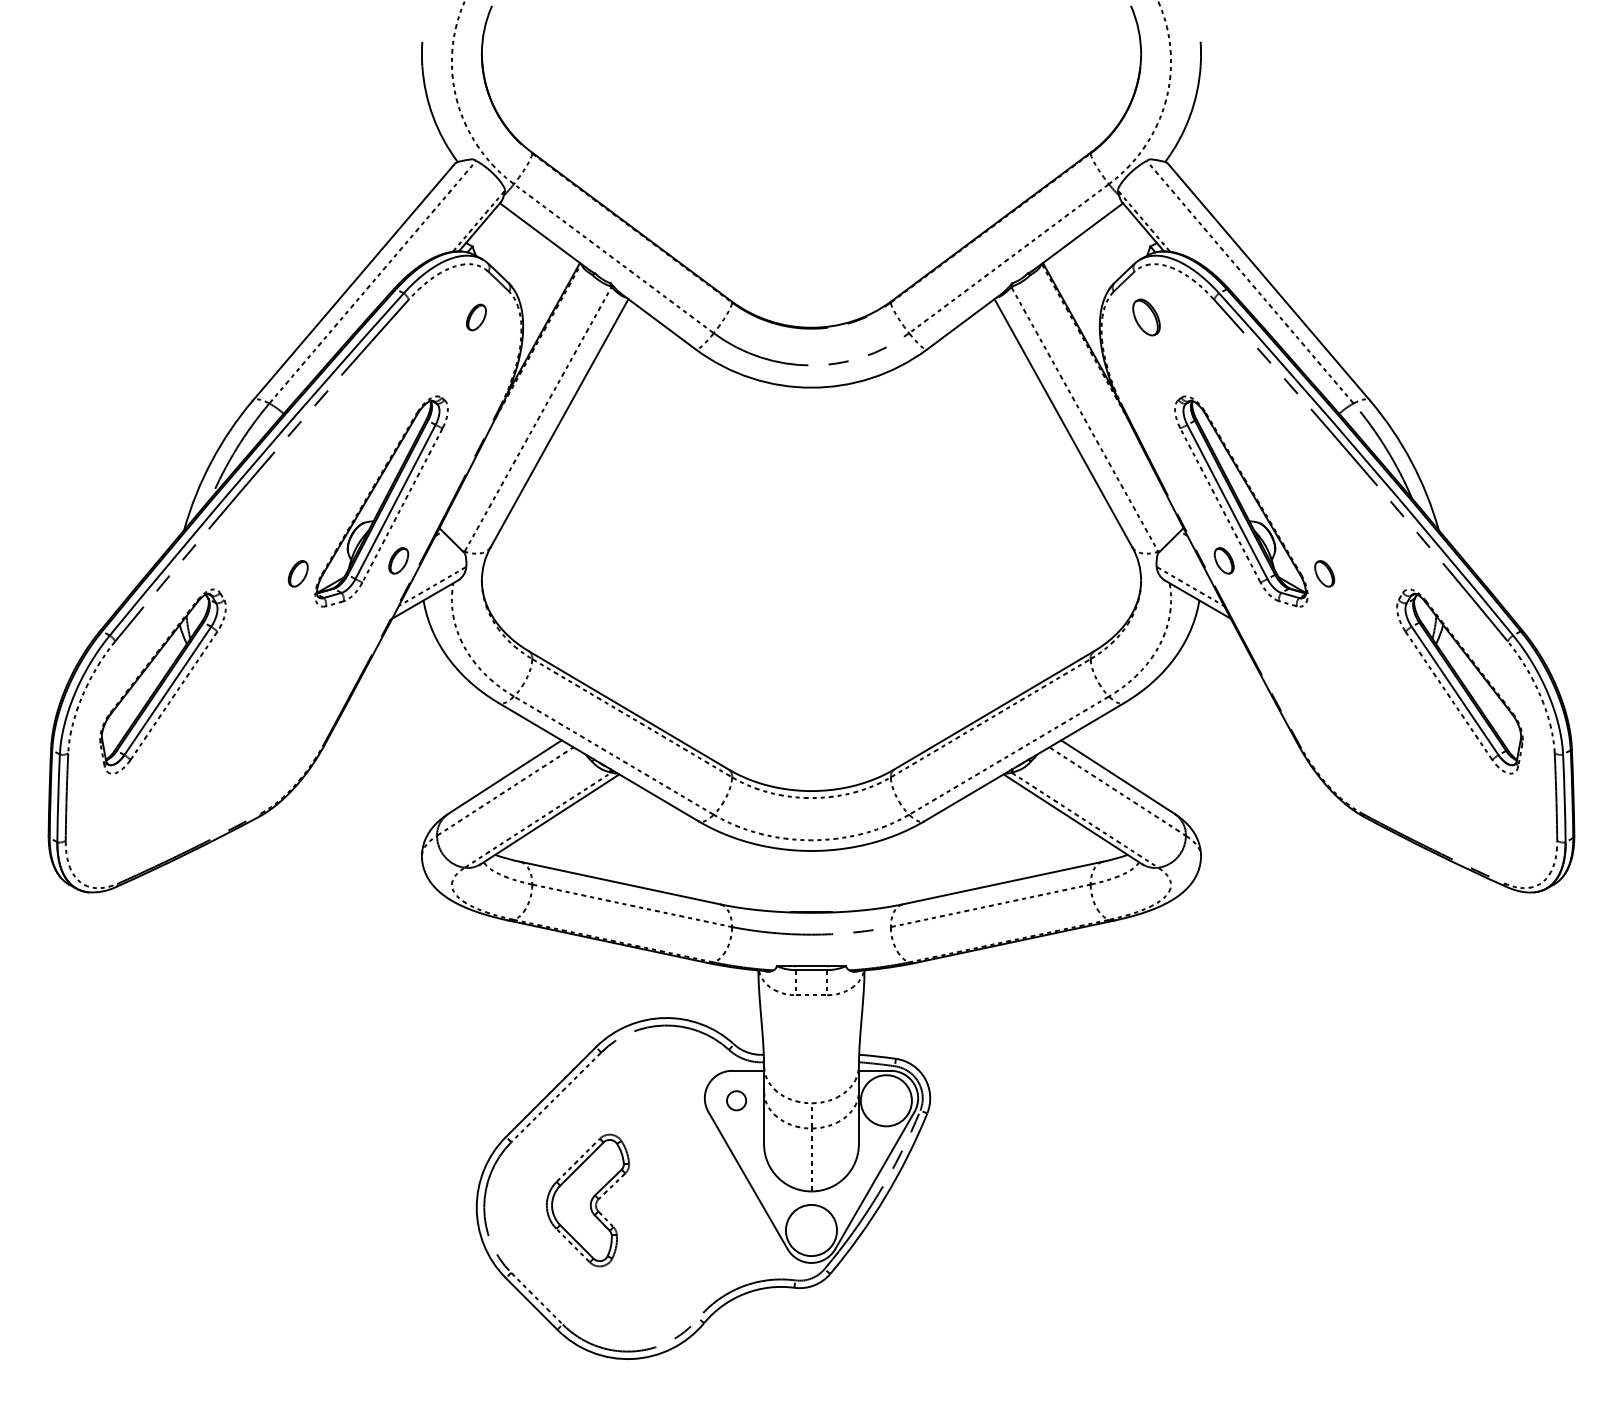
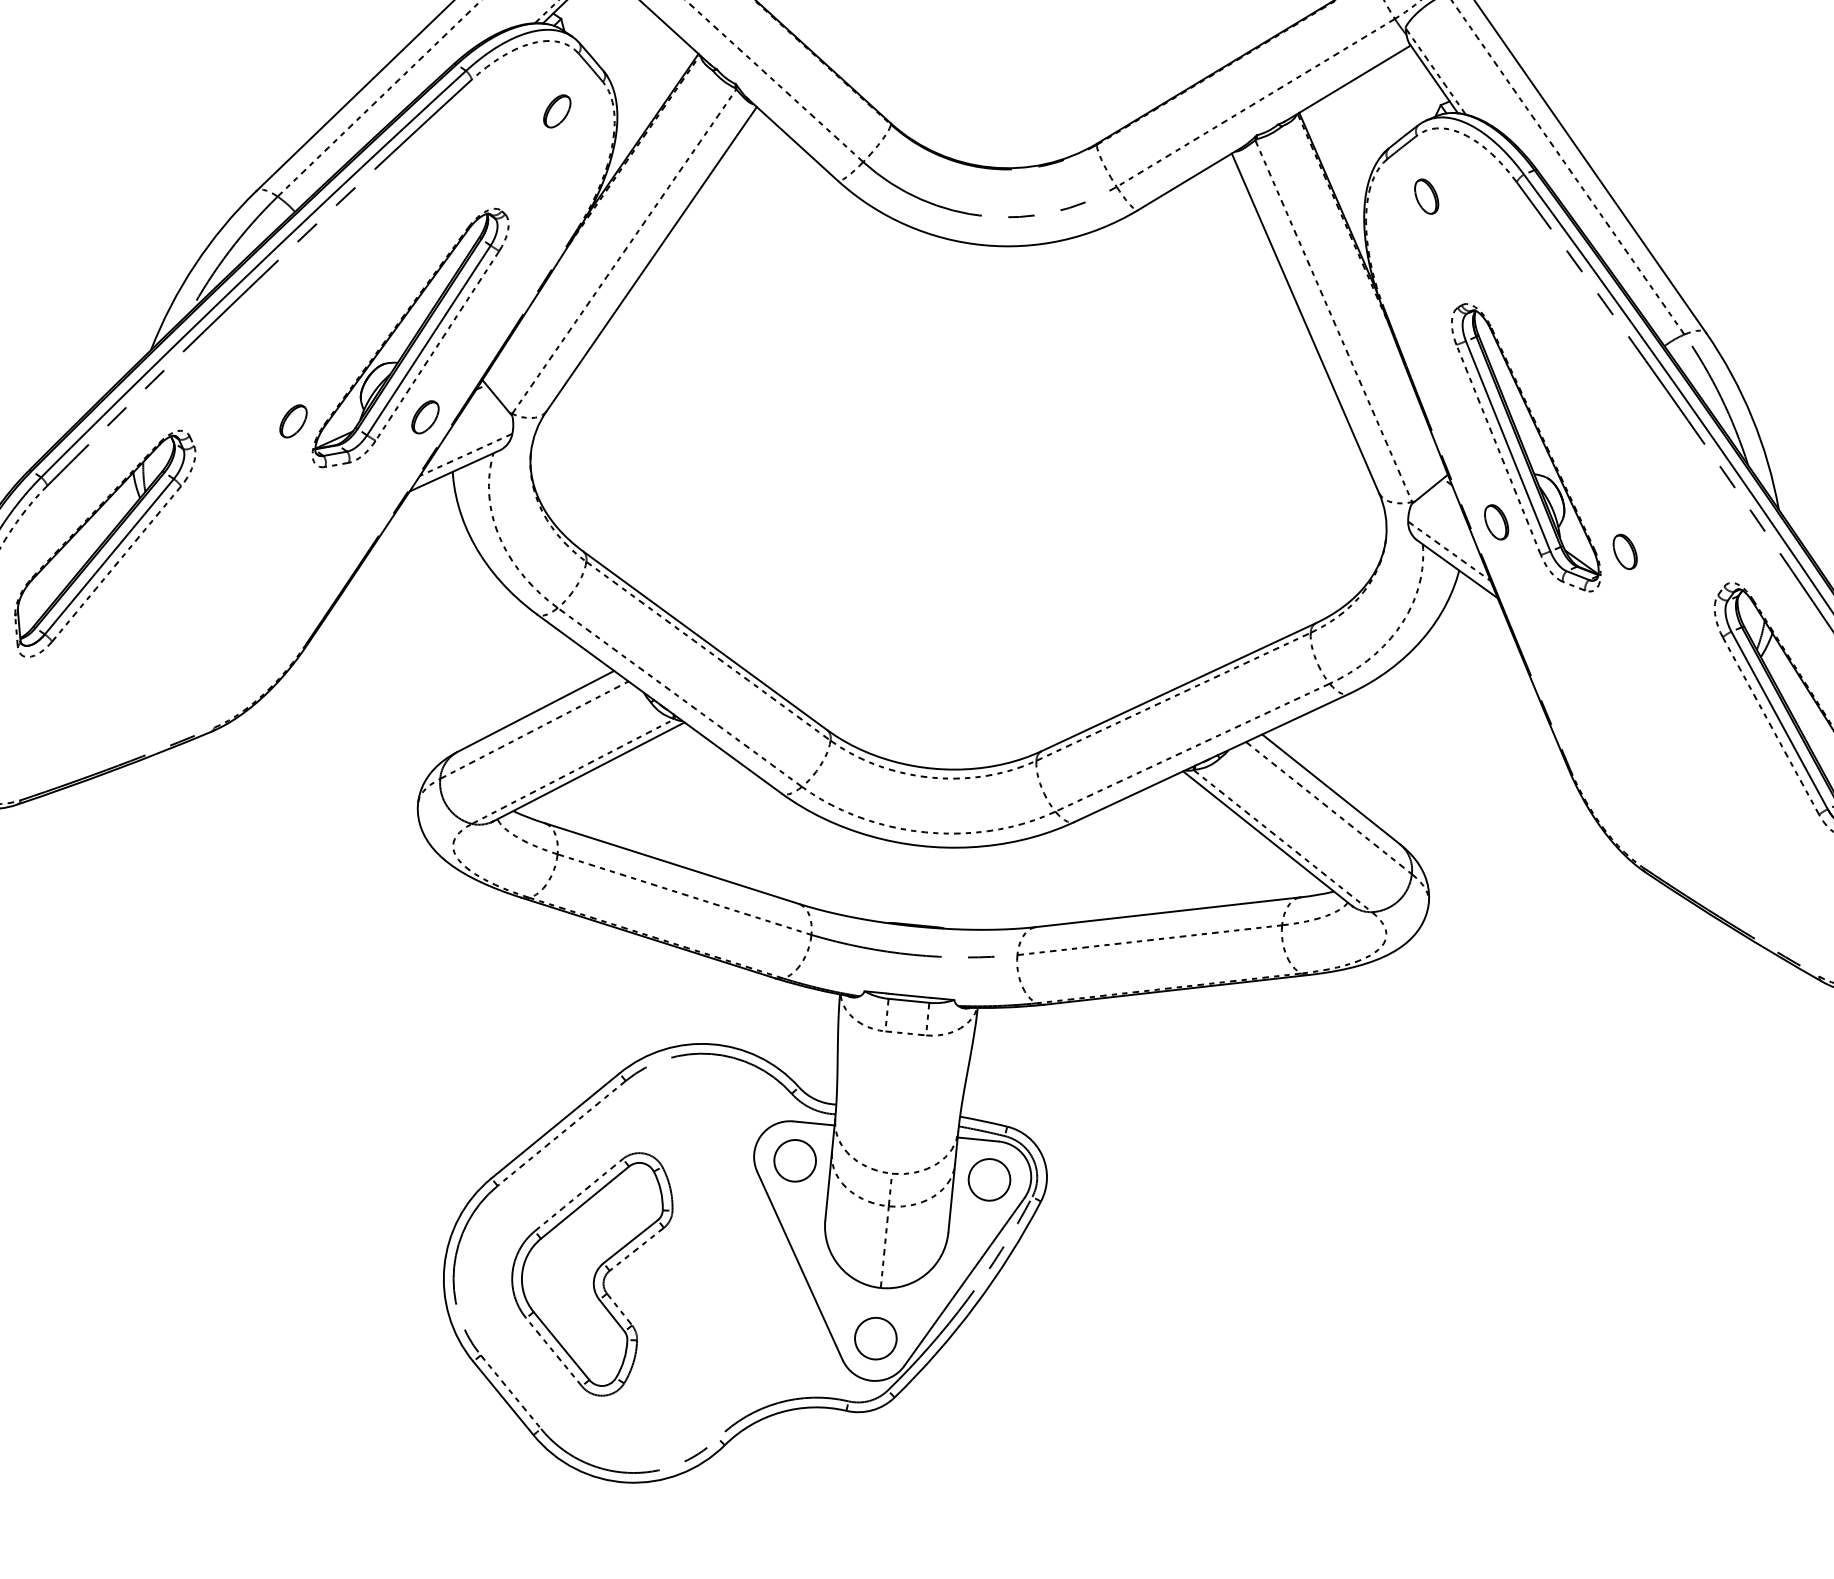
part: (1146, 317) -> (1426, 196), size x0.71
circle: (736, 1100) -> (795, 1160), size x1.67
circle: (886, 1100) -> (989, 1179), size x0.62
part: (587, 1200) -> (589, 1271), size x1.43
circle: (811, 1230) -> (875, 1338), size x0.62

